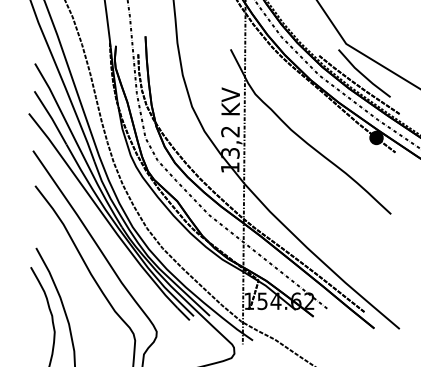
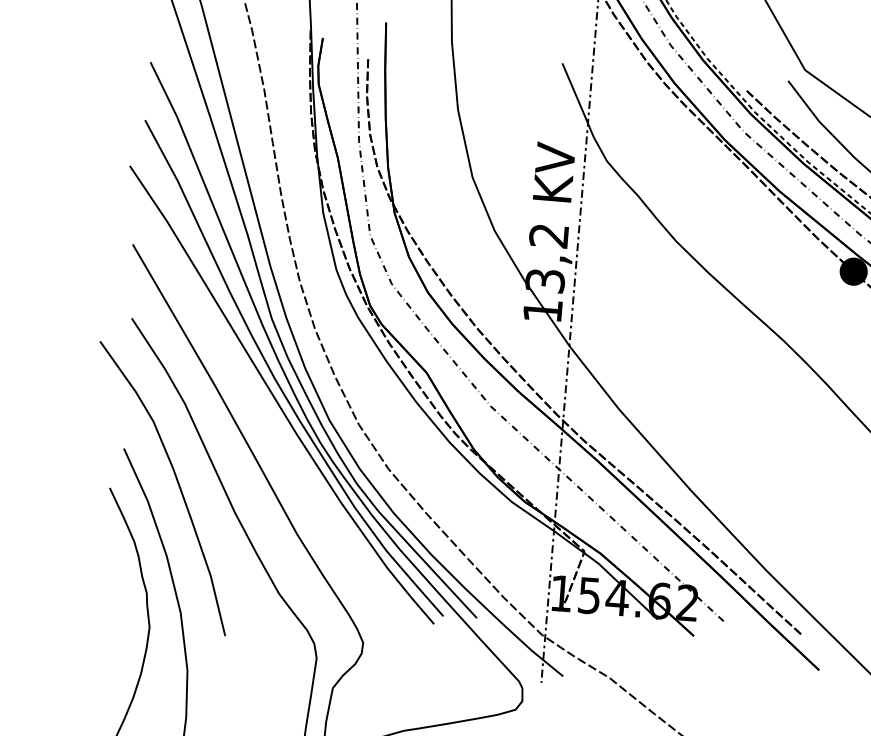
curve: (61, 261) -> (174, 480), added

